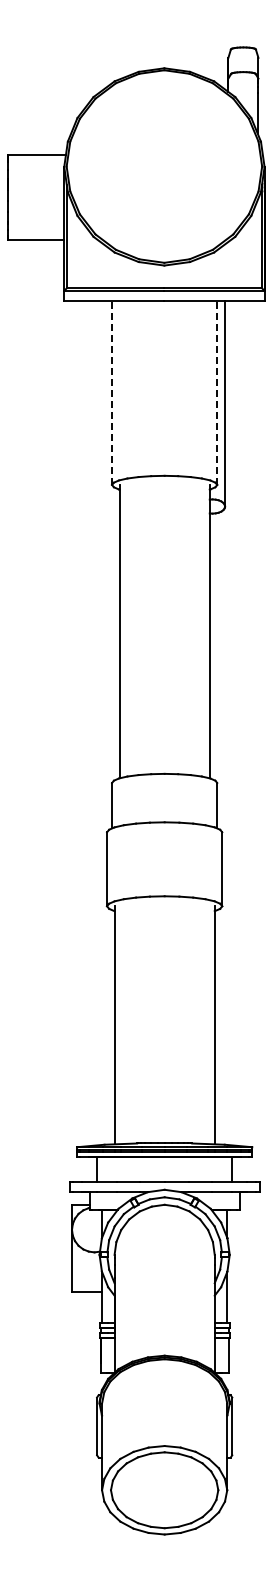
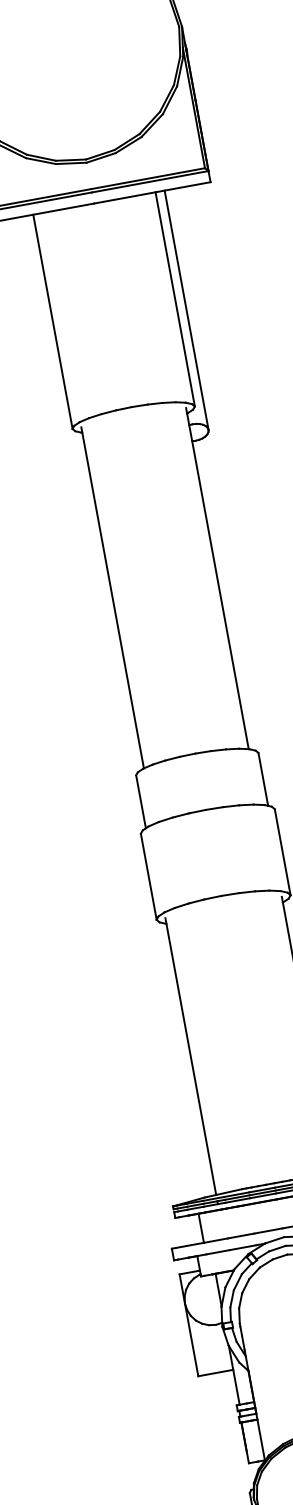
line: (112, 392) -> (53, 321), dashed -> solid
line: (217, 392) -> (175, 298), dashed -> solid

